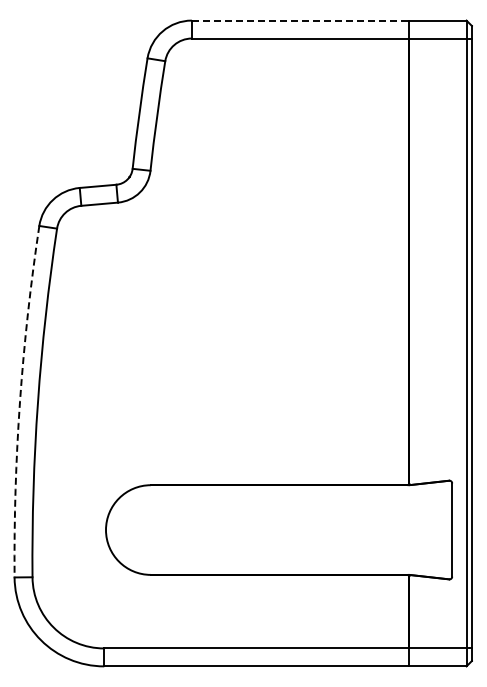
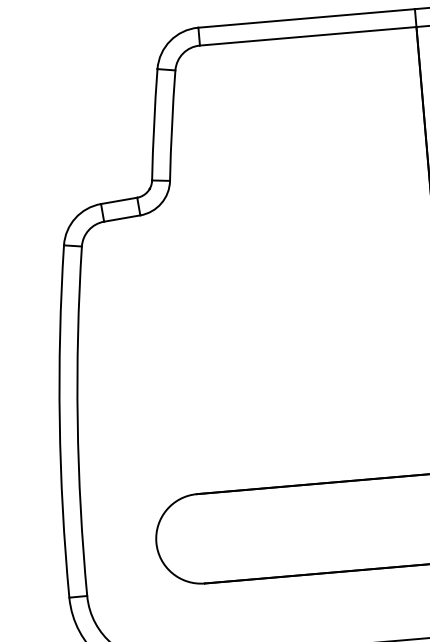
line: (300, 20) -> (306, 18), dashed -> solid
arc: (20, 401) -> (60, 421), dashed -> solid

